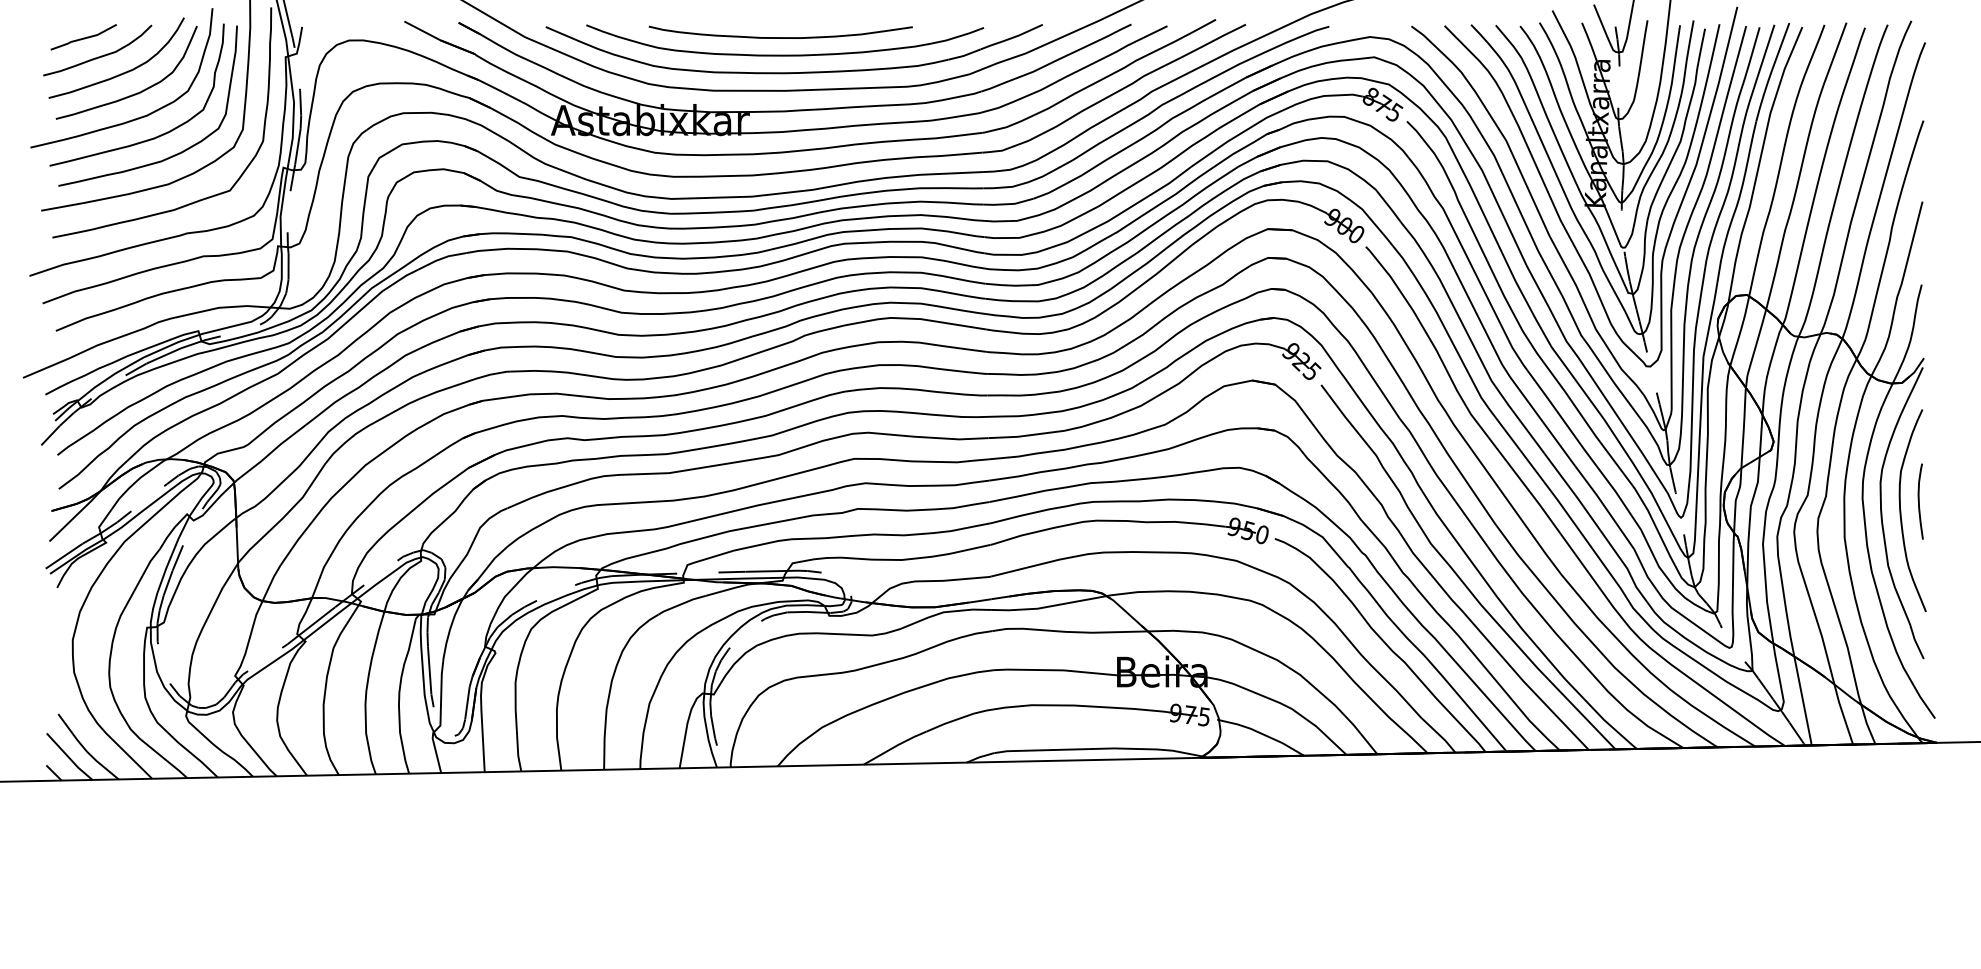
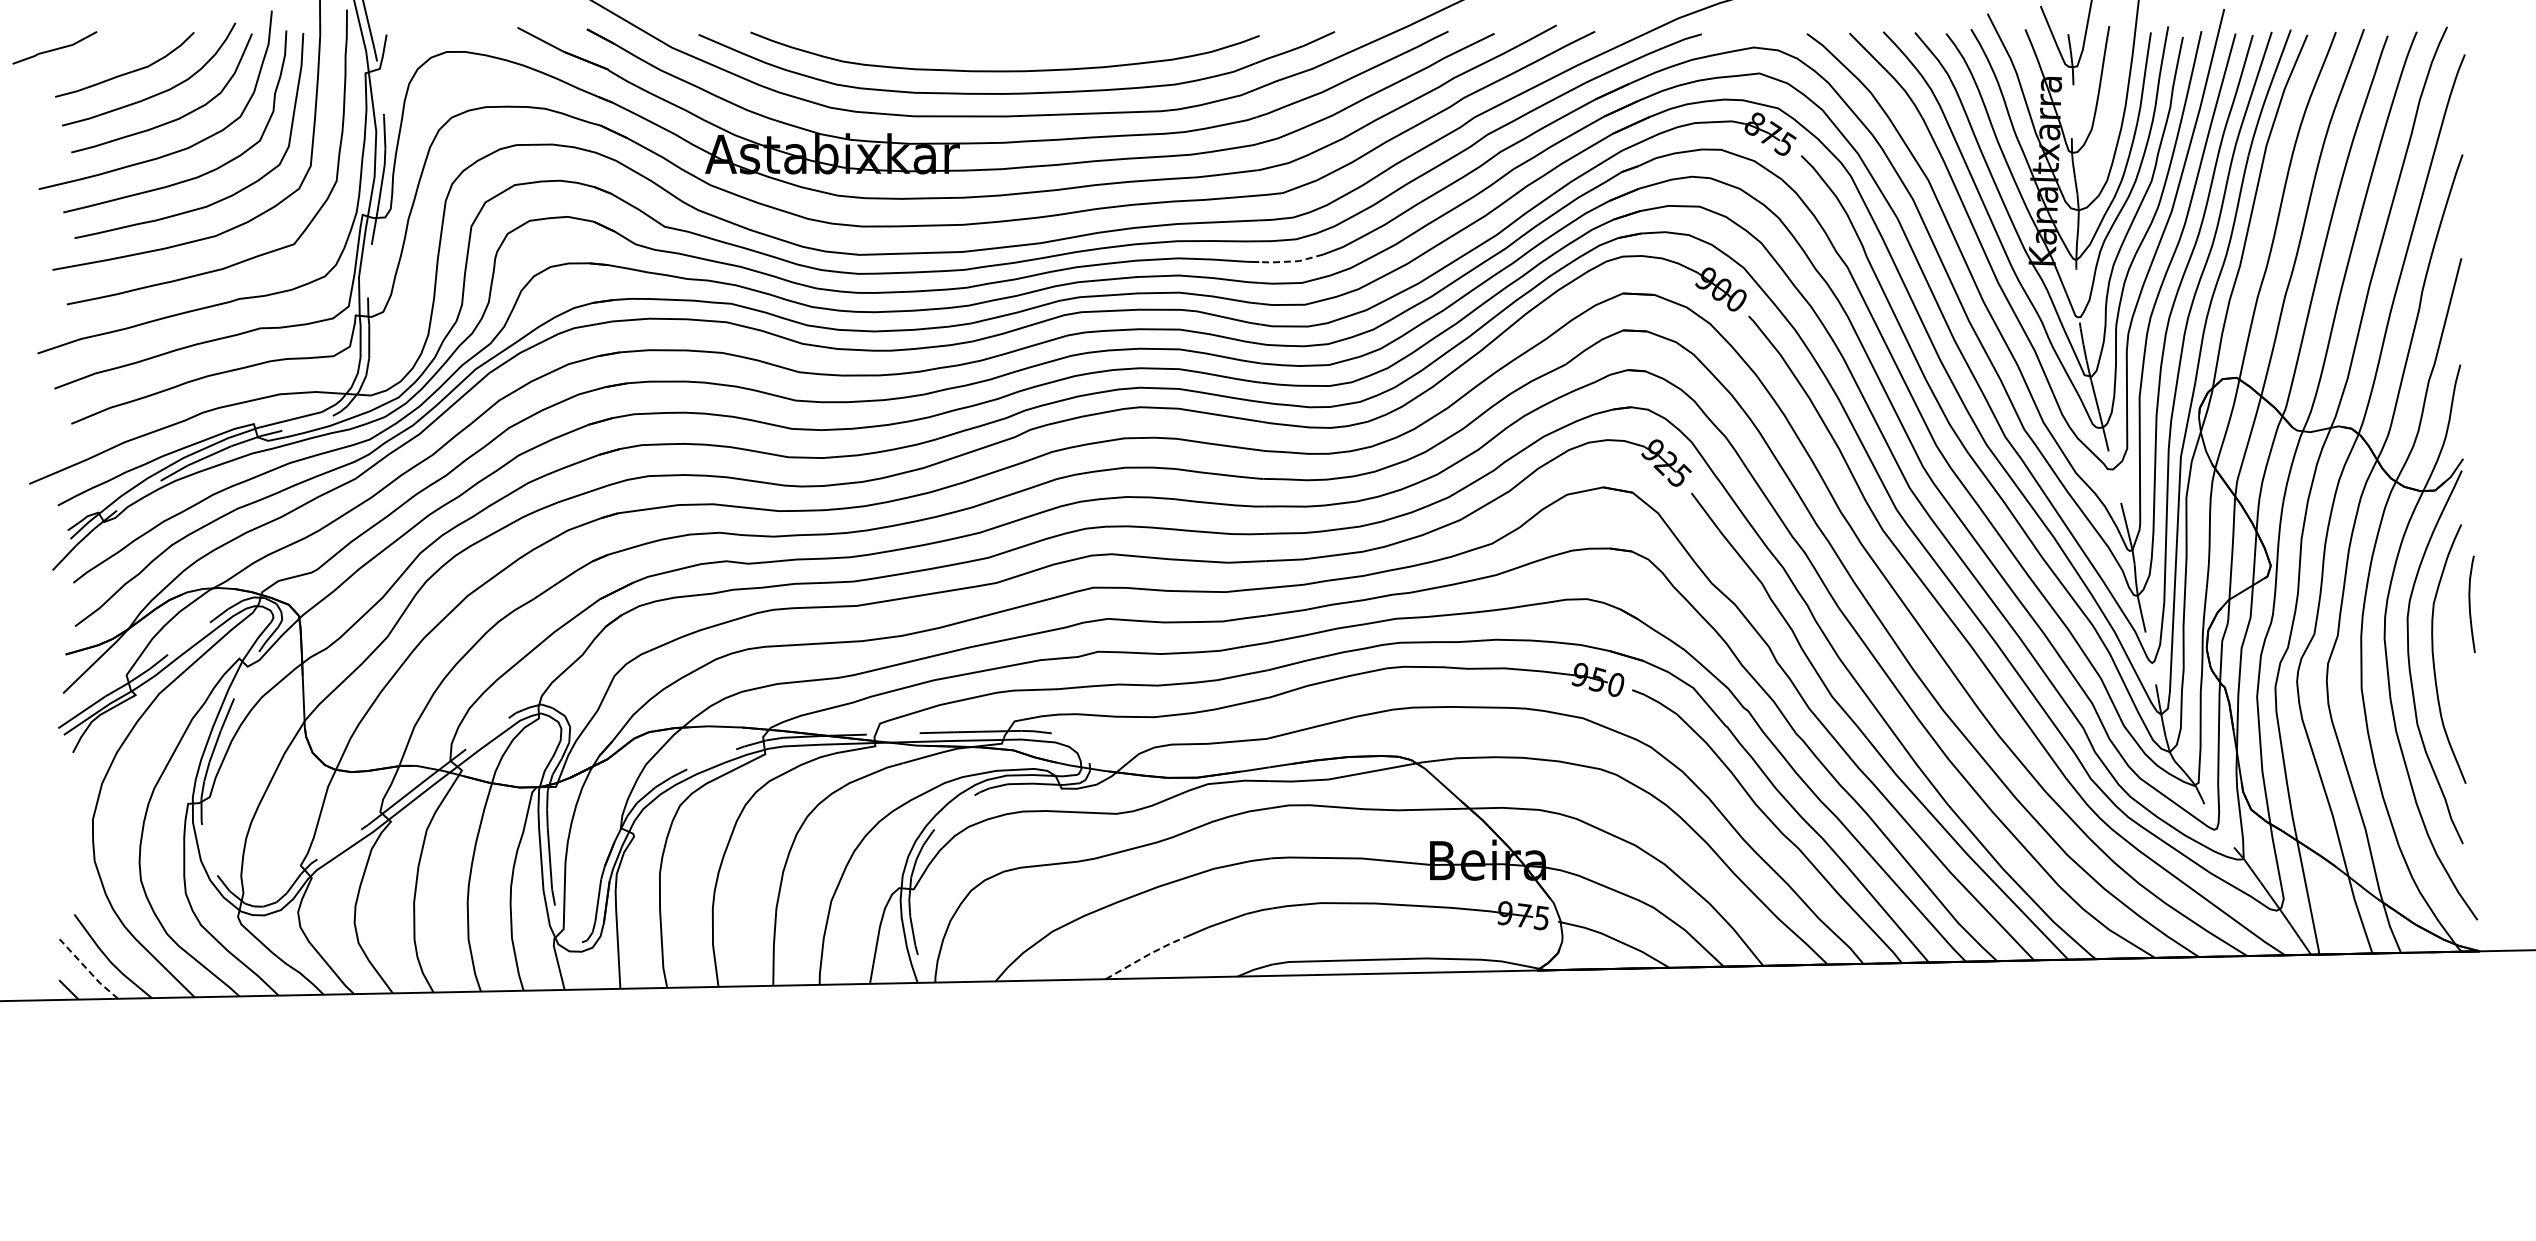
line: (83, 37) -> (54, 48), moved
curve: (780, 37) -> (999, 48), removed
line: (1008, 204) -> (1291, 261), solid -> dashed
curve: (1919, 501) -> (2470, 604), moved
line: (894, 746) -> (1145, 956), solid -> dashed
line: (69, 757) -> (88, 970), solid -> dashed

